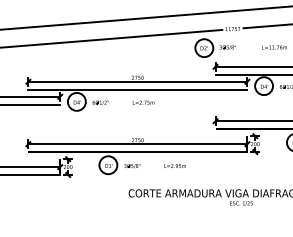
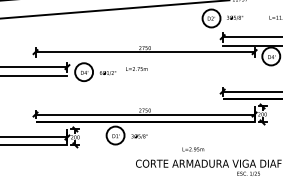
line: (137, 90) -> (144, 60), removed
text: (143, 102) -> (136, 68), moved
text: (174, 165) -> (192, 148), moved

